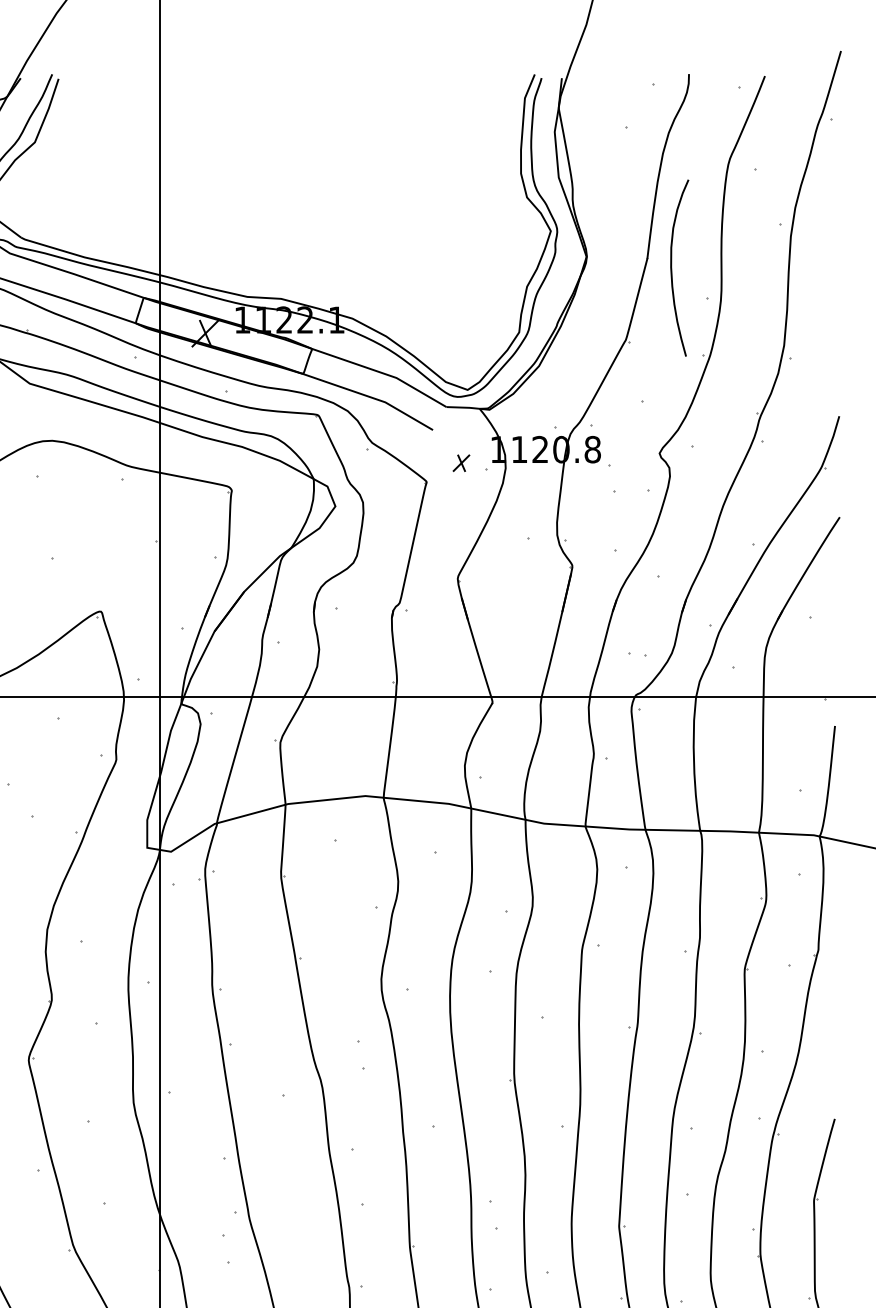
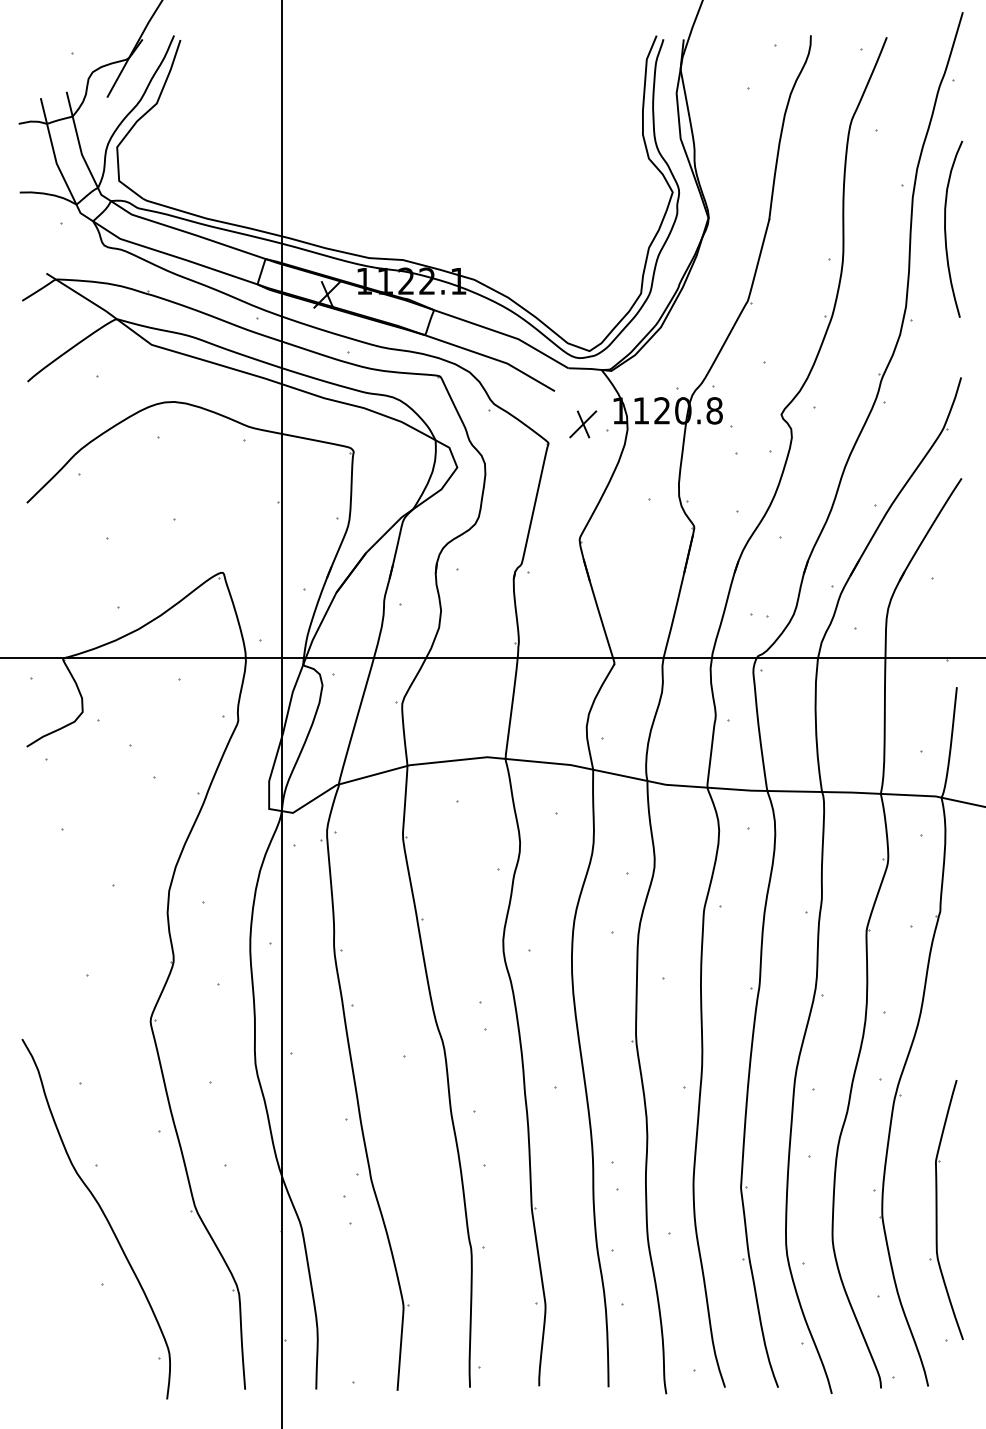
curve: (672, 270) -> (946, 231), moved
part: (461, 463) -> (583, 424), size x1.67

